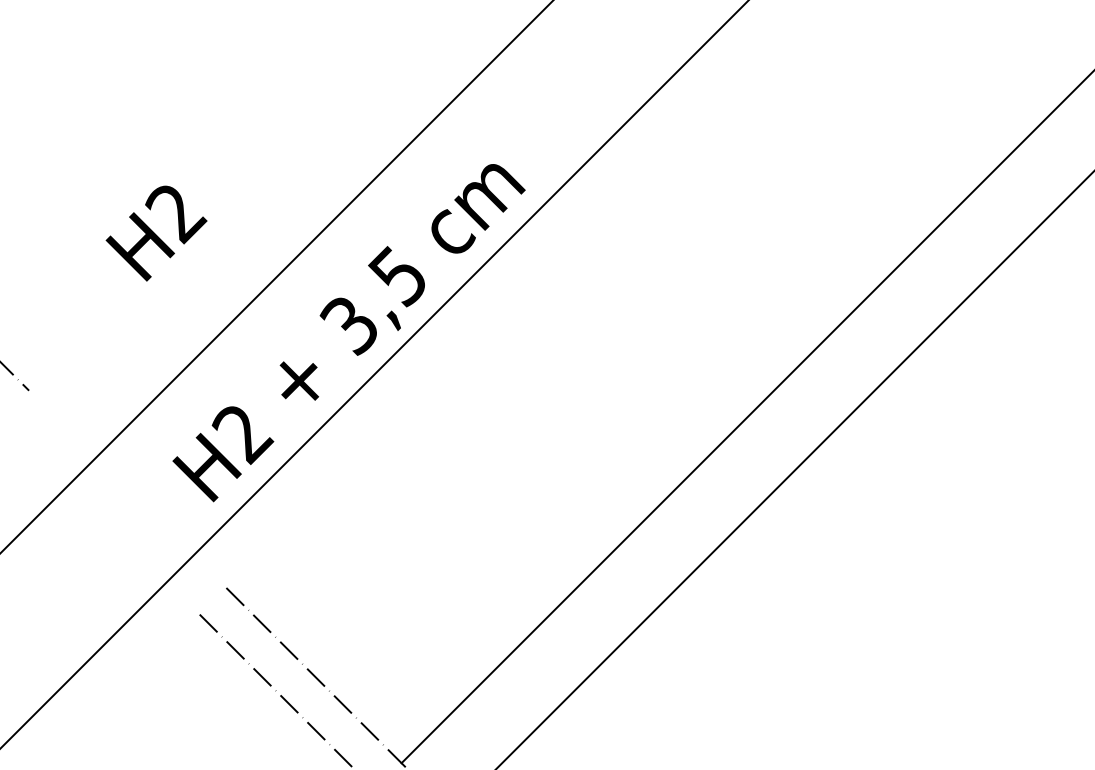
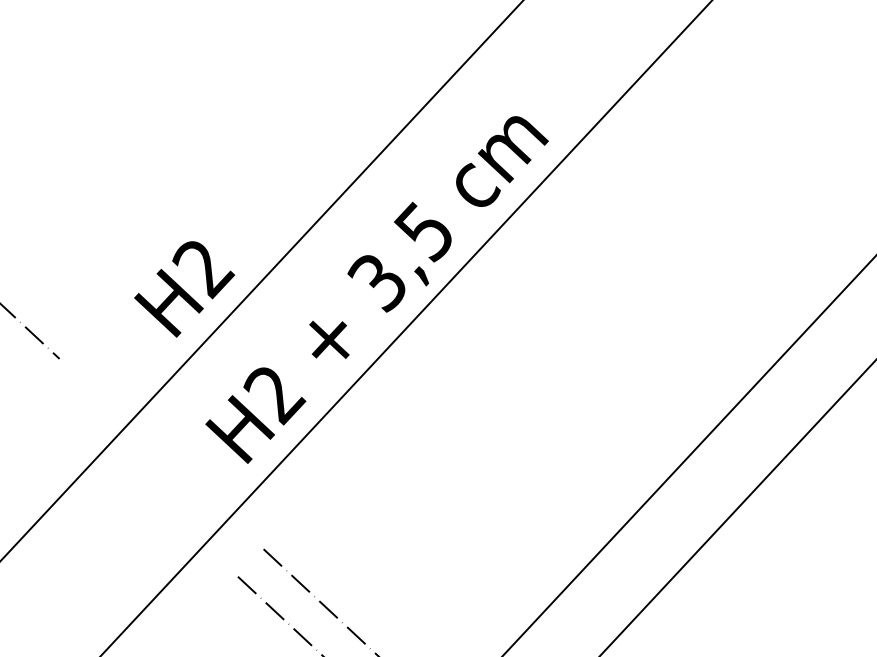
text: (156, 233) -> (184, 289), moved

